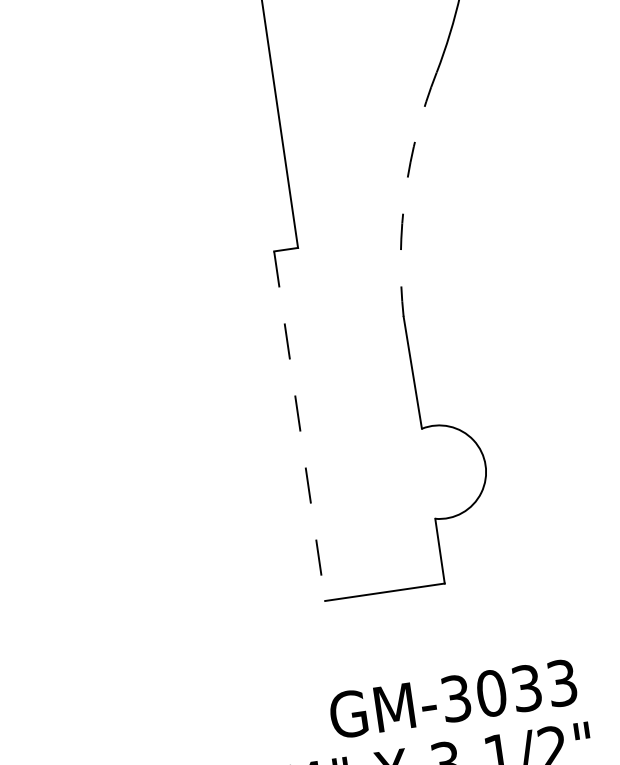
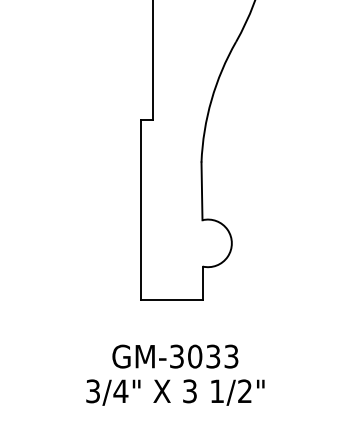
arc: (405, 193) -> (211, 100), dashed -> solid
line: (300, 425) -> (141, 209), dashed -> solid
text: (453, 698) -> (175, 356), moved

